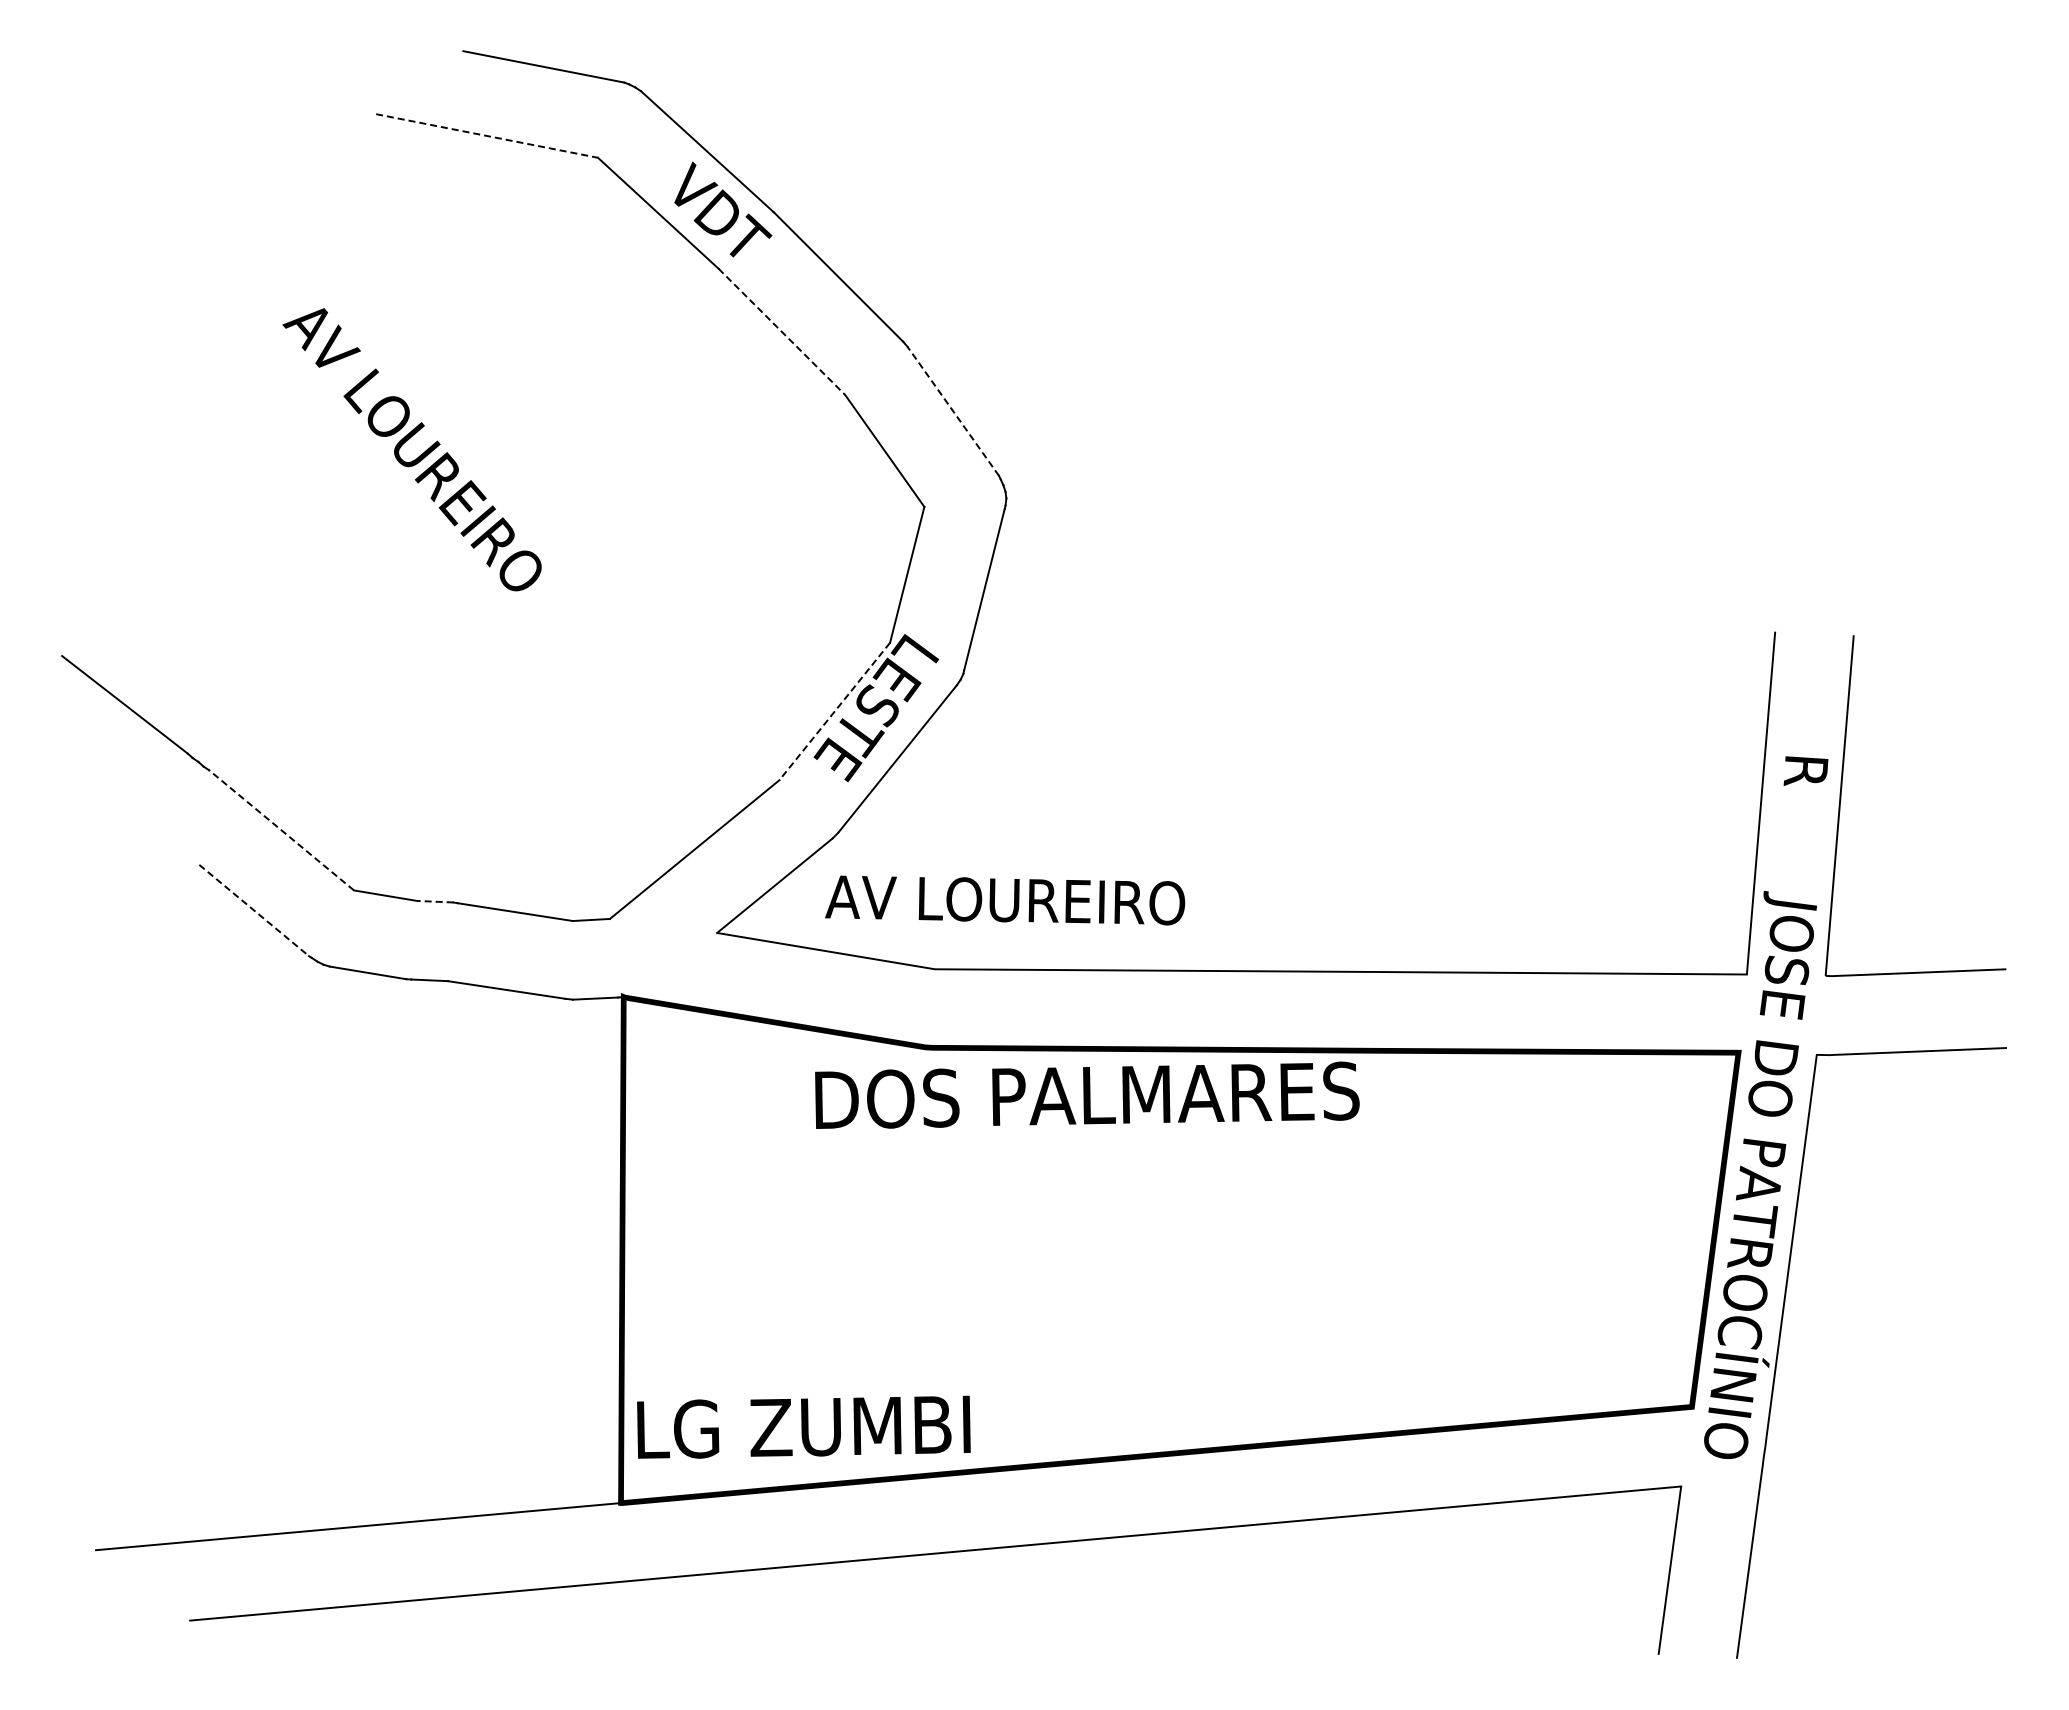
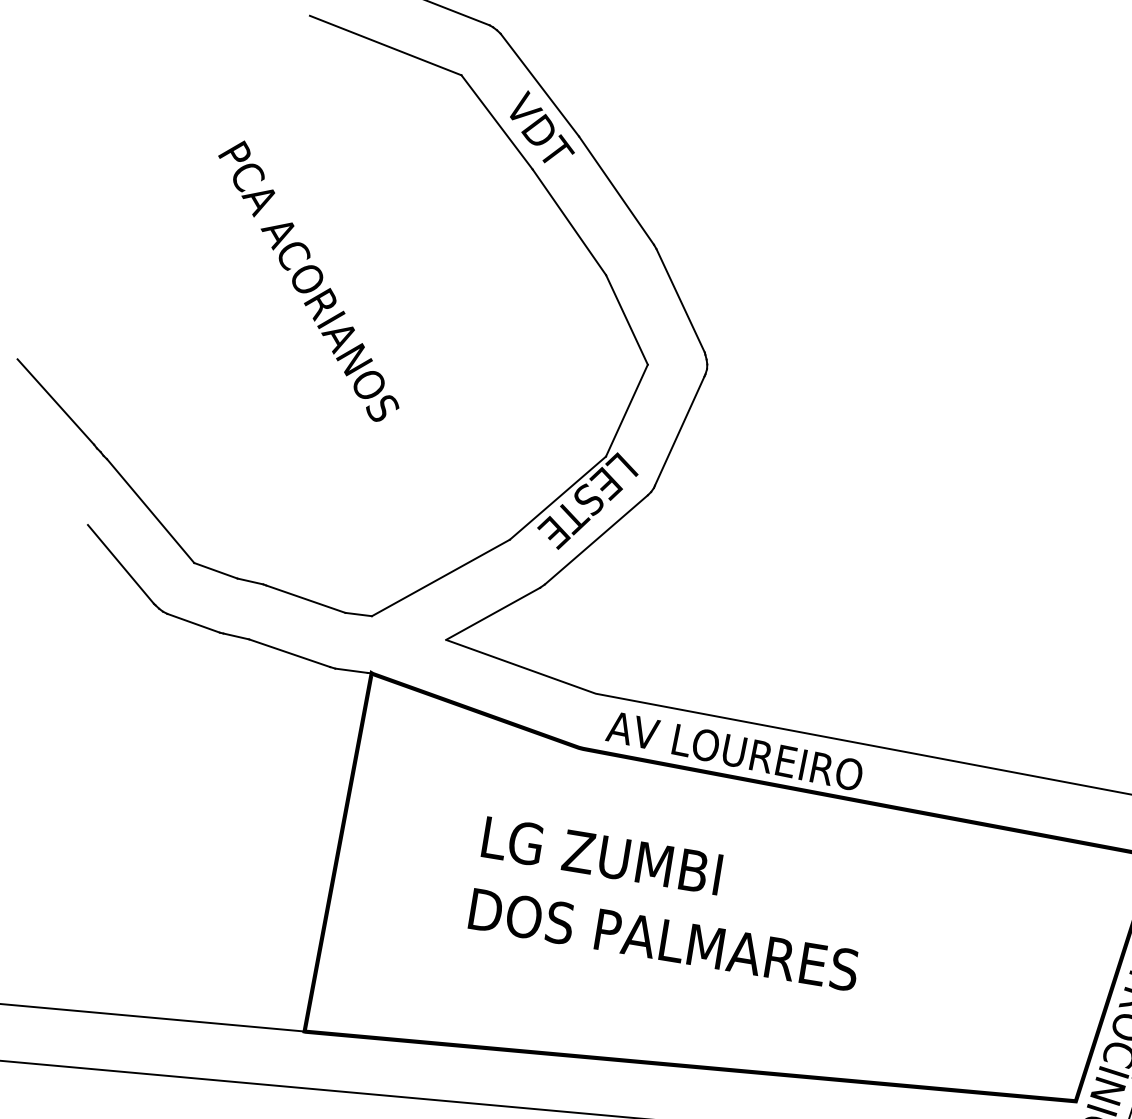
line: (487, 136) -> (385, 45), dashed -> solid
line: (782, 332) -> (569, 222), dashed -> solid
line: (953, 410) -> (680, 300), dashed -> solid
text: (438, 476) -> (307, 280), AV LOUREIRO -> PCA ACORIANOS
line: (834, 711) -> (557, 498), dashed -> solid
line: (281, 829) -> (150, 510), dashed -> solid
text: (1005, 900) -> (735, 751), moved
line: (434, 901) -> (249, 581), dashed -> solid
line: (254, 910) -> (121, 564), dashed -> solid
text: (1087, 1094) -> (664, 939), moved
text: (803, 1426) -> (601, 855), moved

